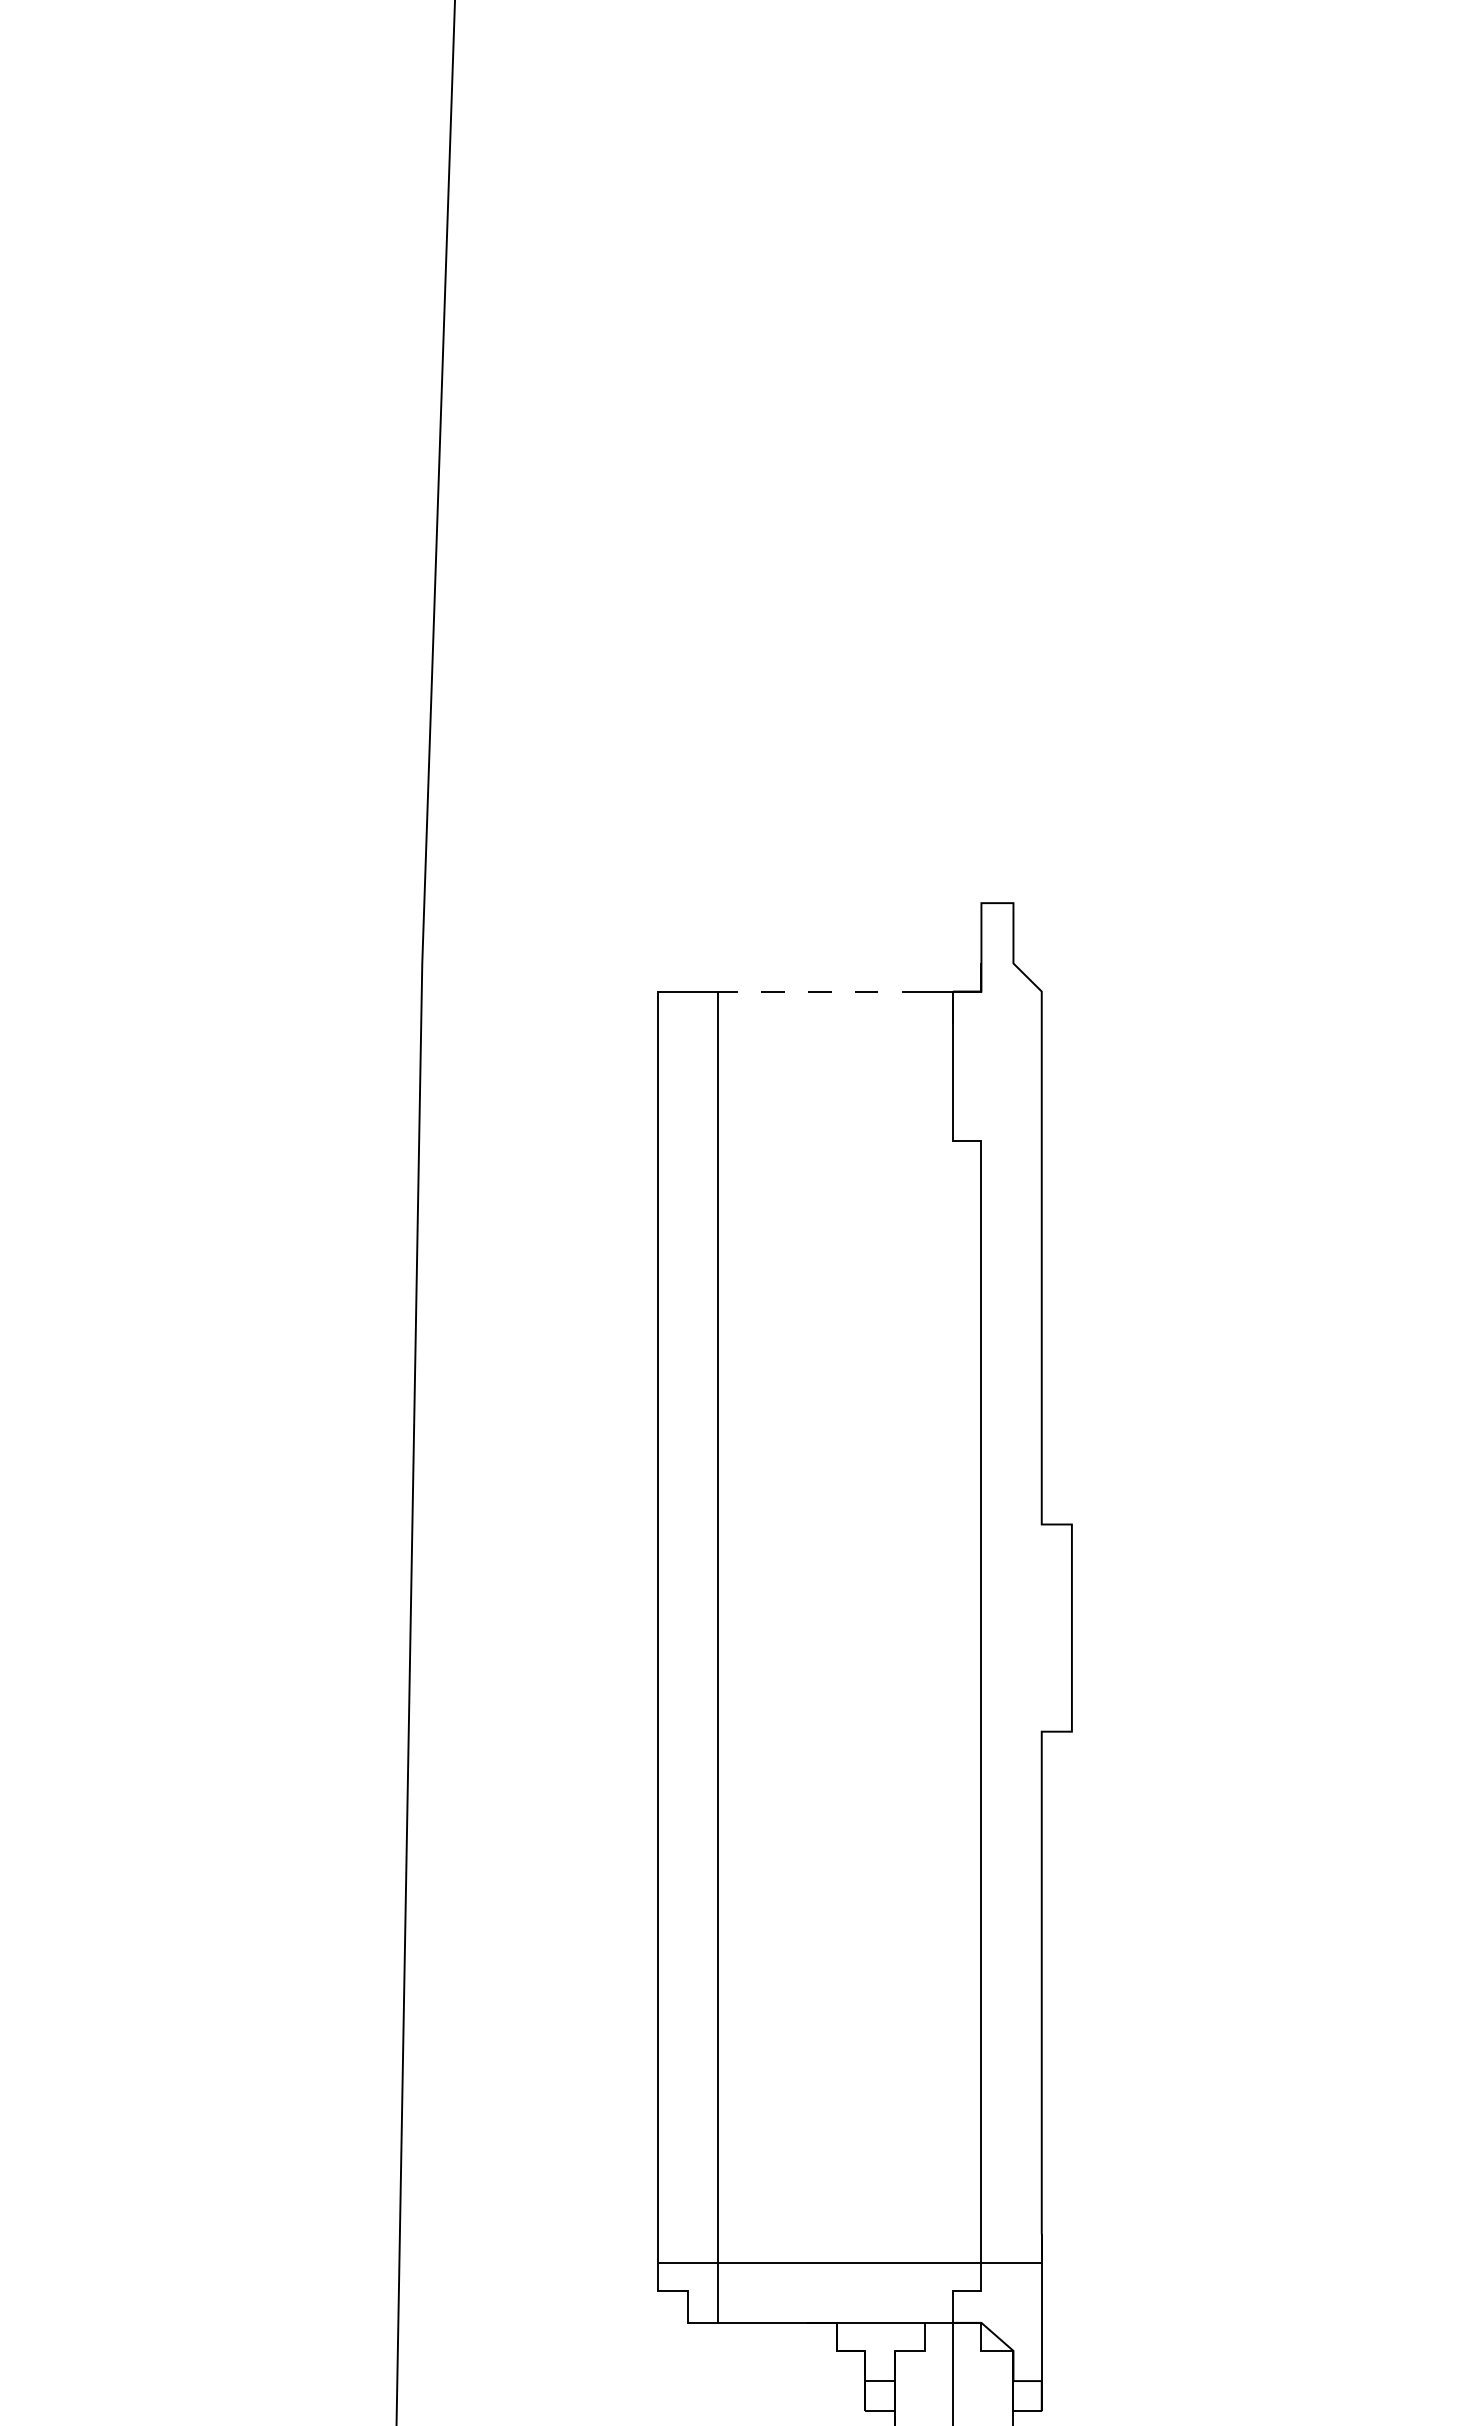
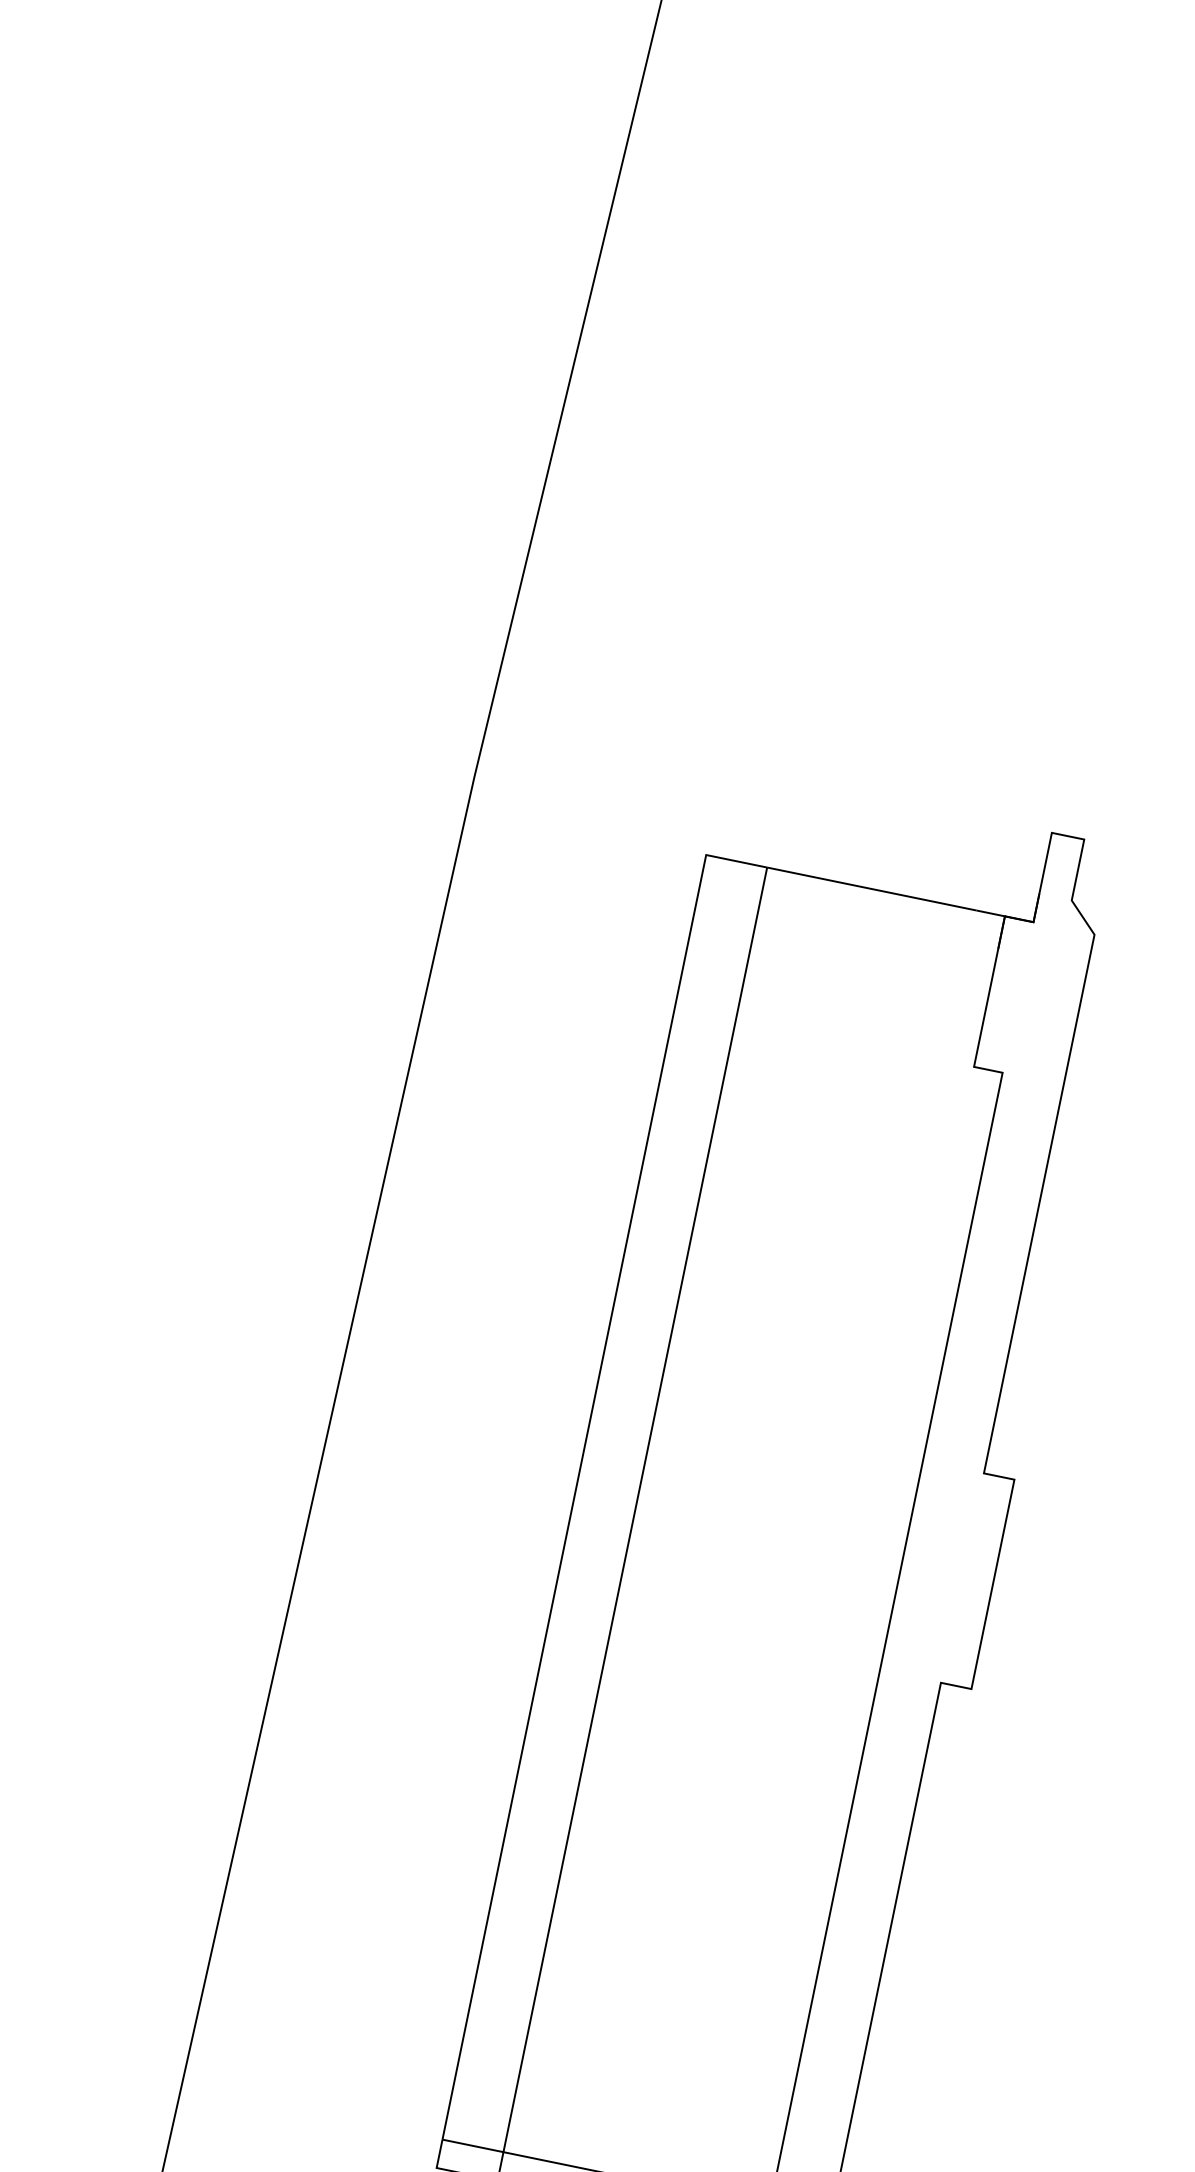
line: (821, 991) -> (871, 888), dashed -> solid

